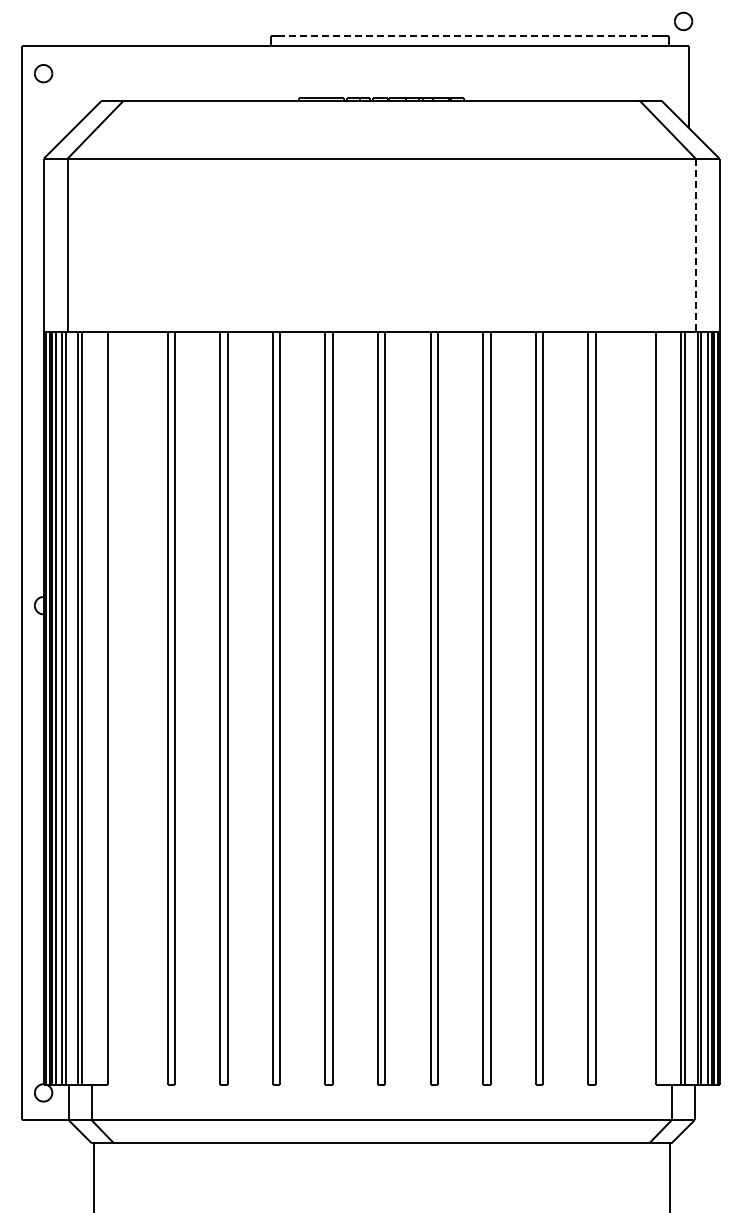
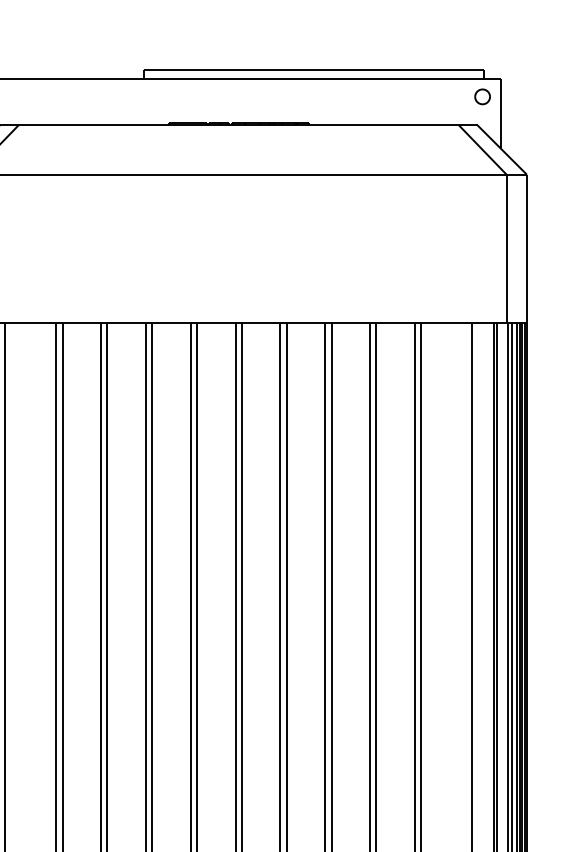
part: (683, 20) -> (482, 96), moved
line: (469, 36) -> (313, 70), dashed -> solid
line: (695, 245) -> (506, 248), dashed -> solid

